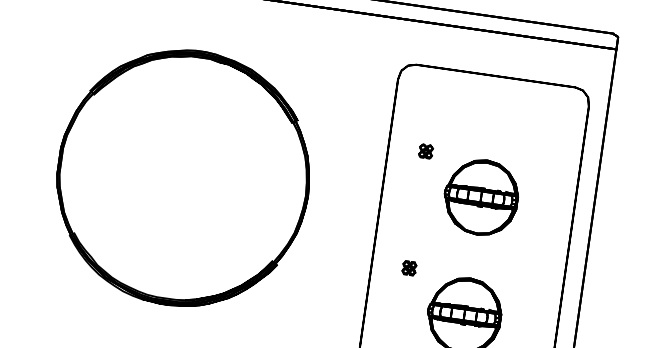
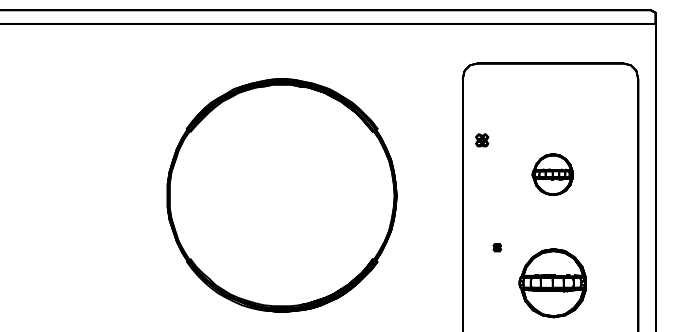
part: (426, 151) -> (482, 140), moved
part: (480, 197) -> (552, 174), size x0.6
part: (409, 268) -> (497, 247), size x0.6

